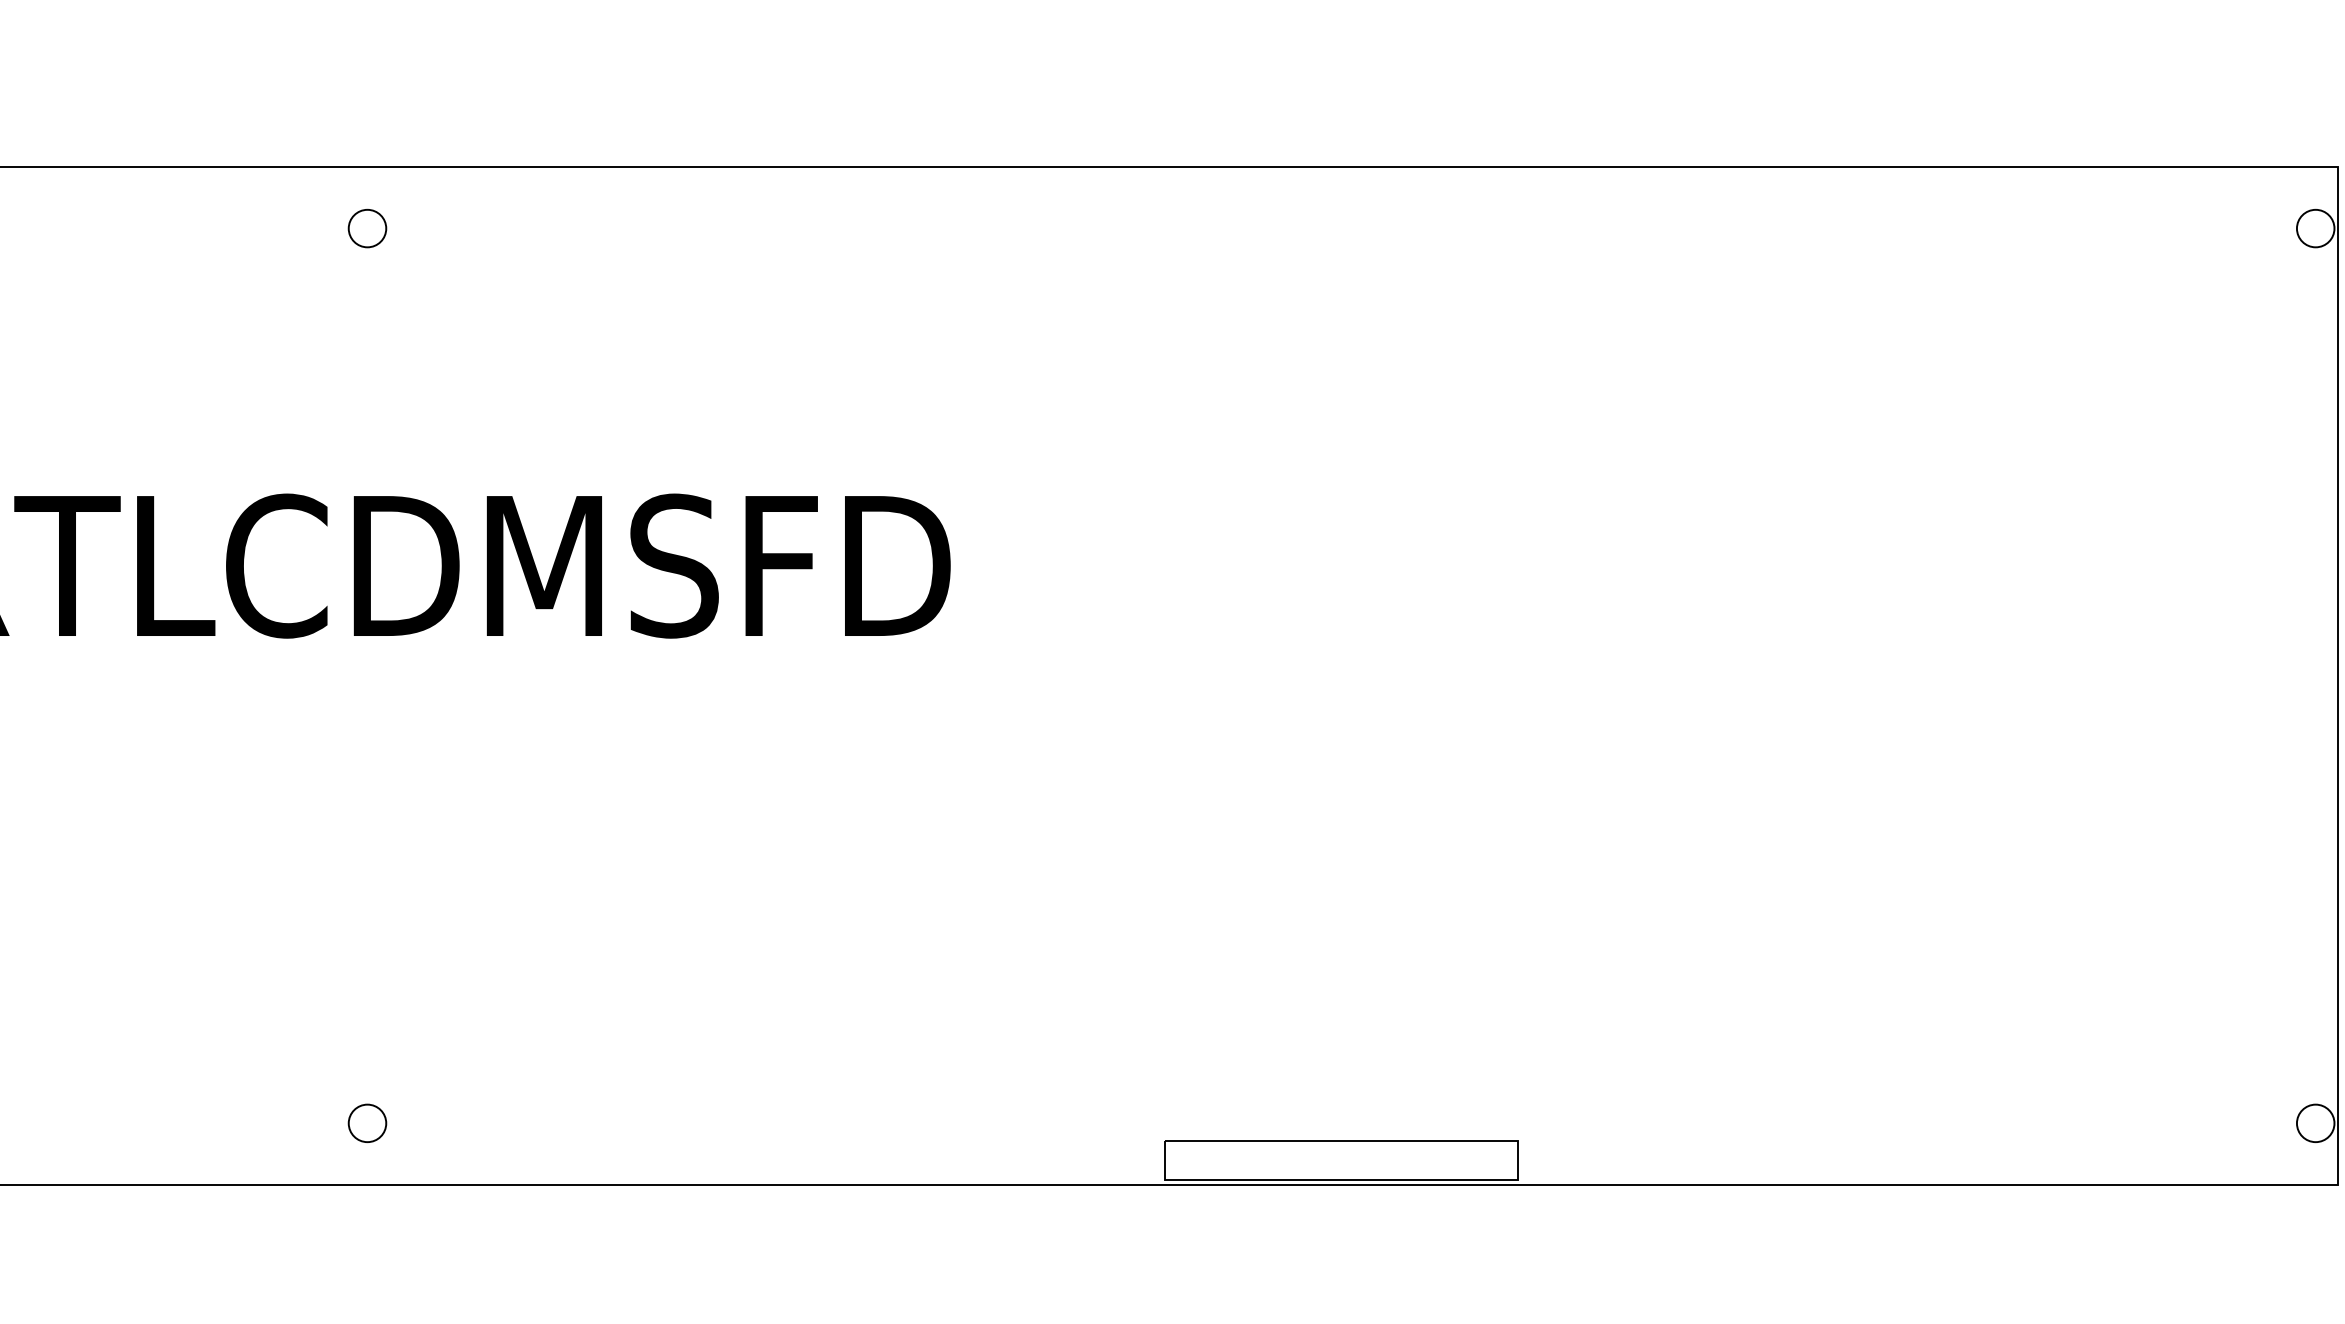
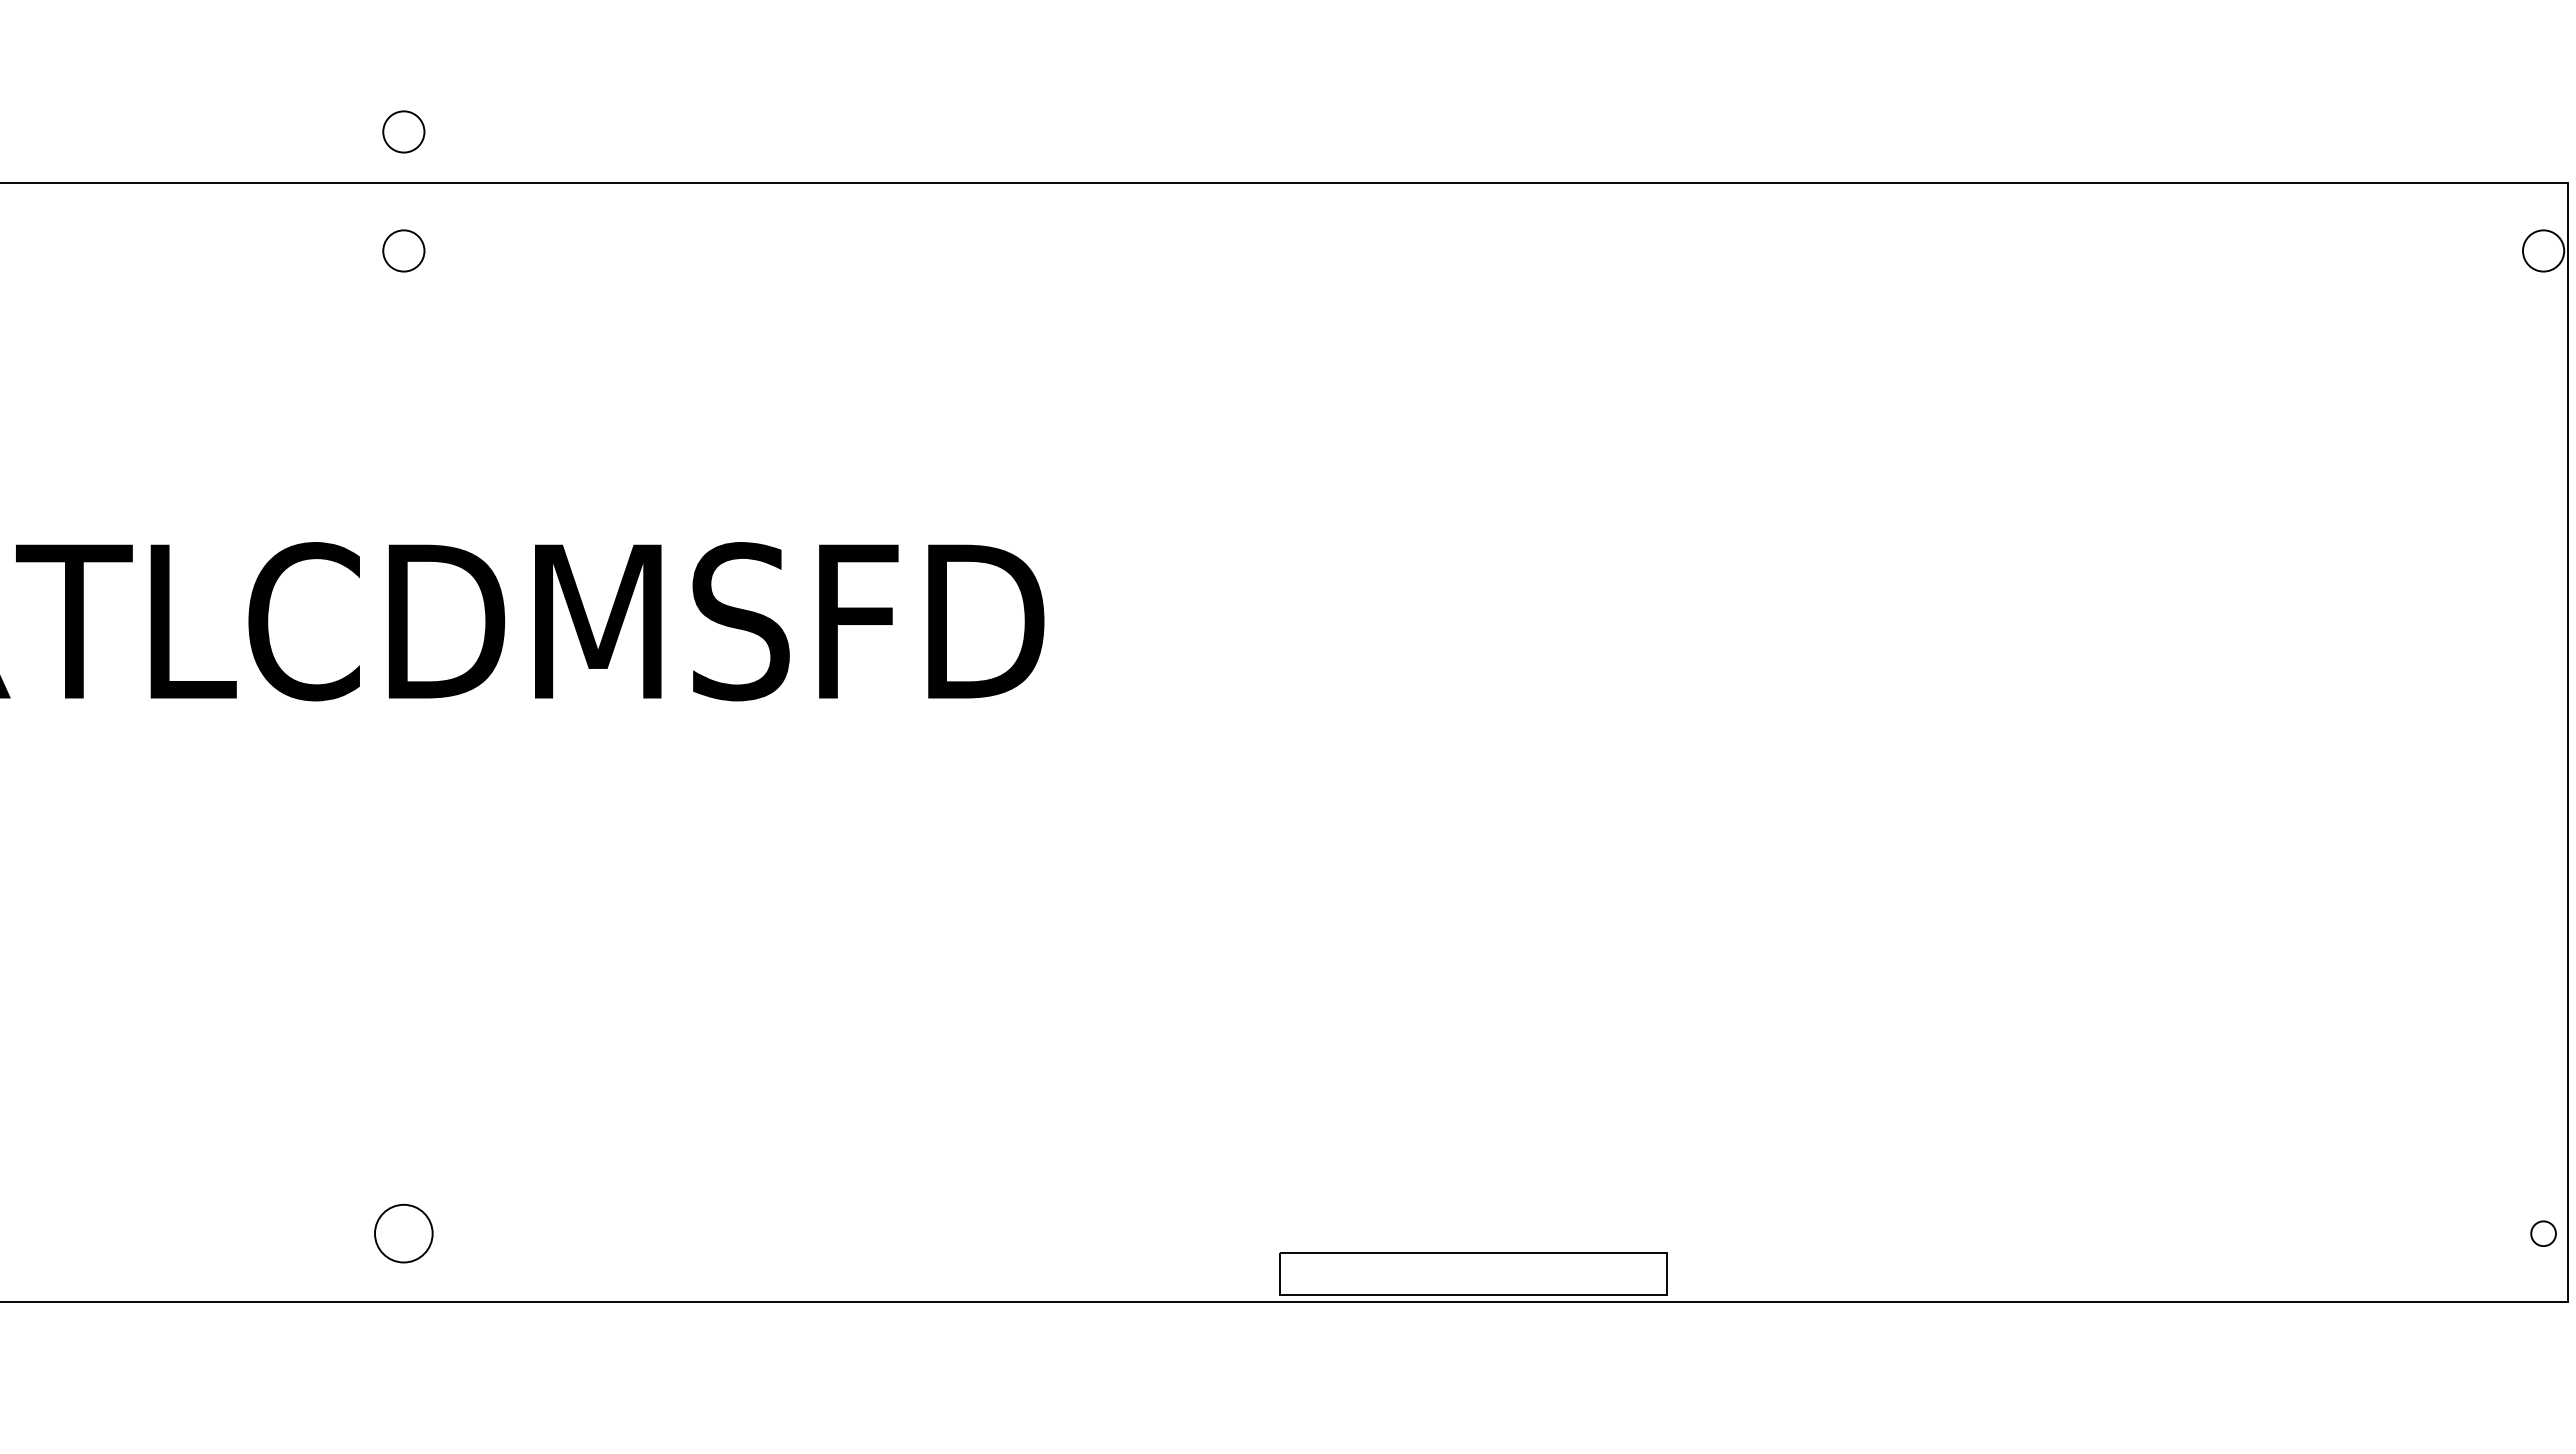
circle: (367, 119) -> (403, 131), added
circle: (367, 1123) -> (403, 1233), size x1.4
circle: (2315, 1123) -> (2543, 1233), size x0.6

